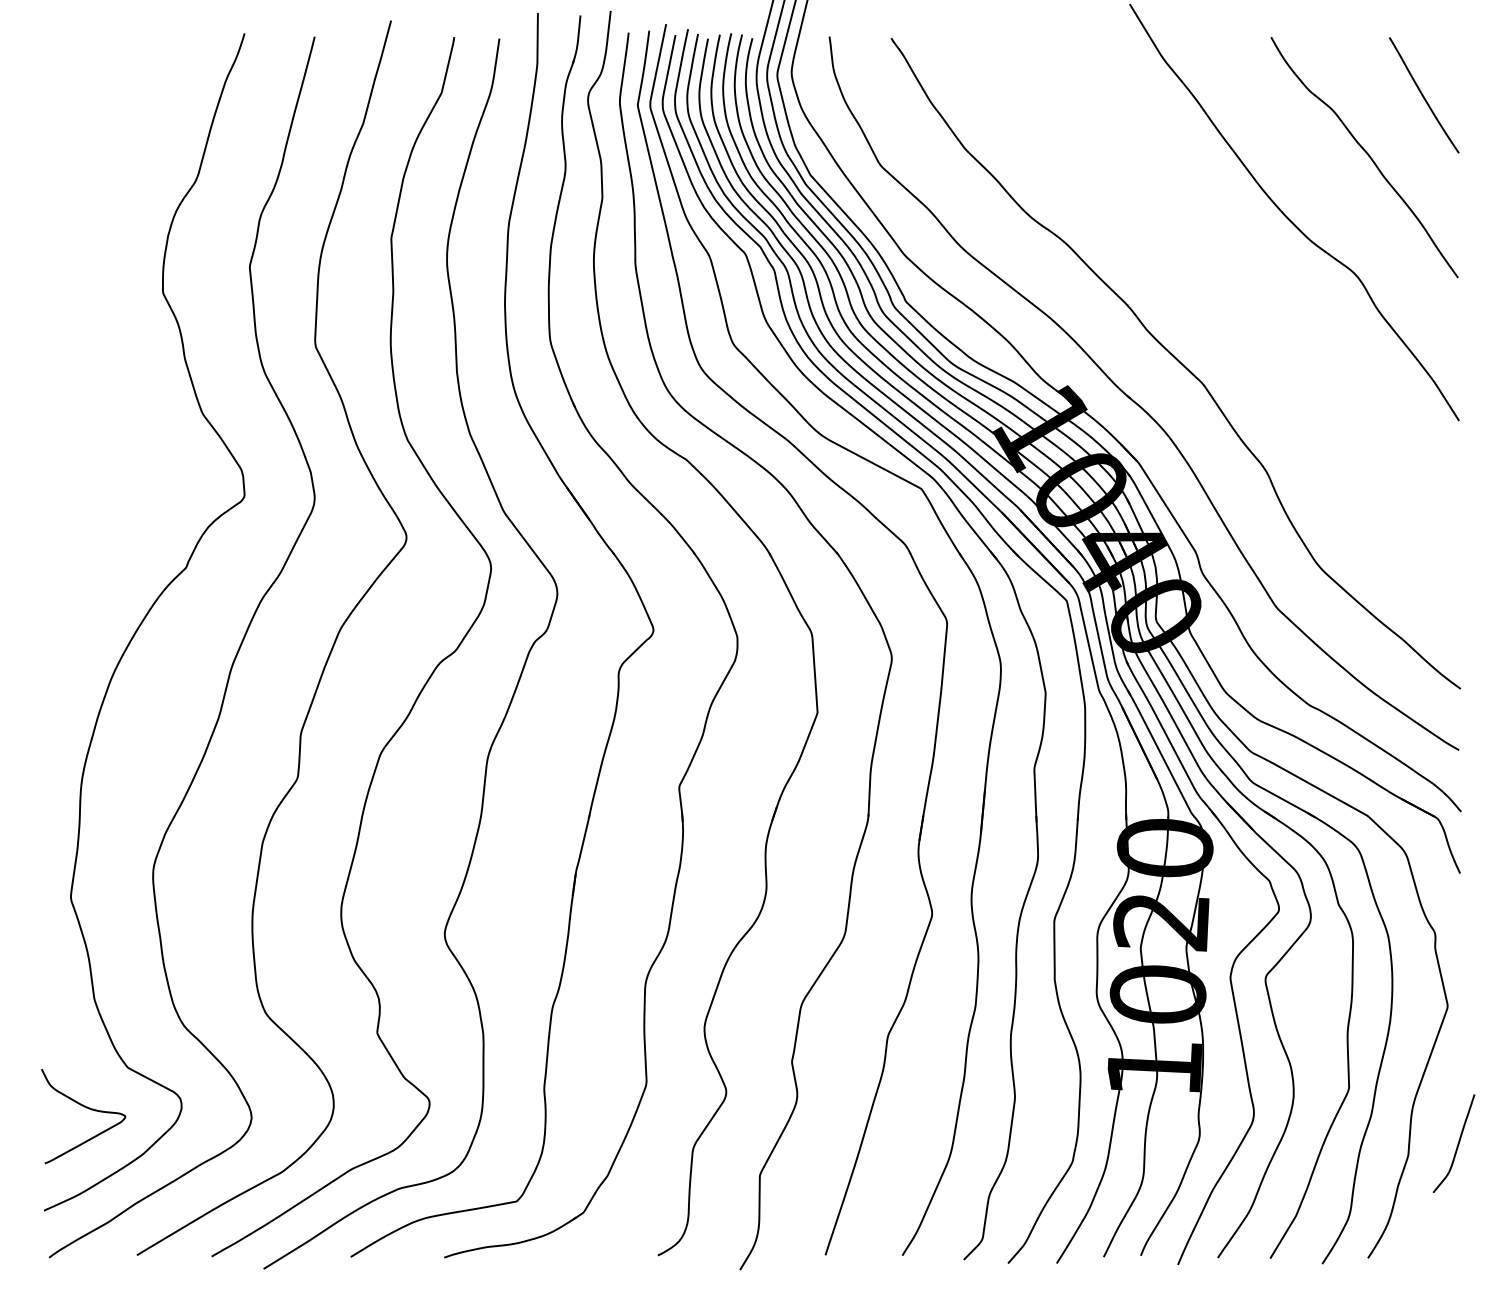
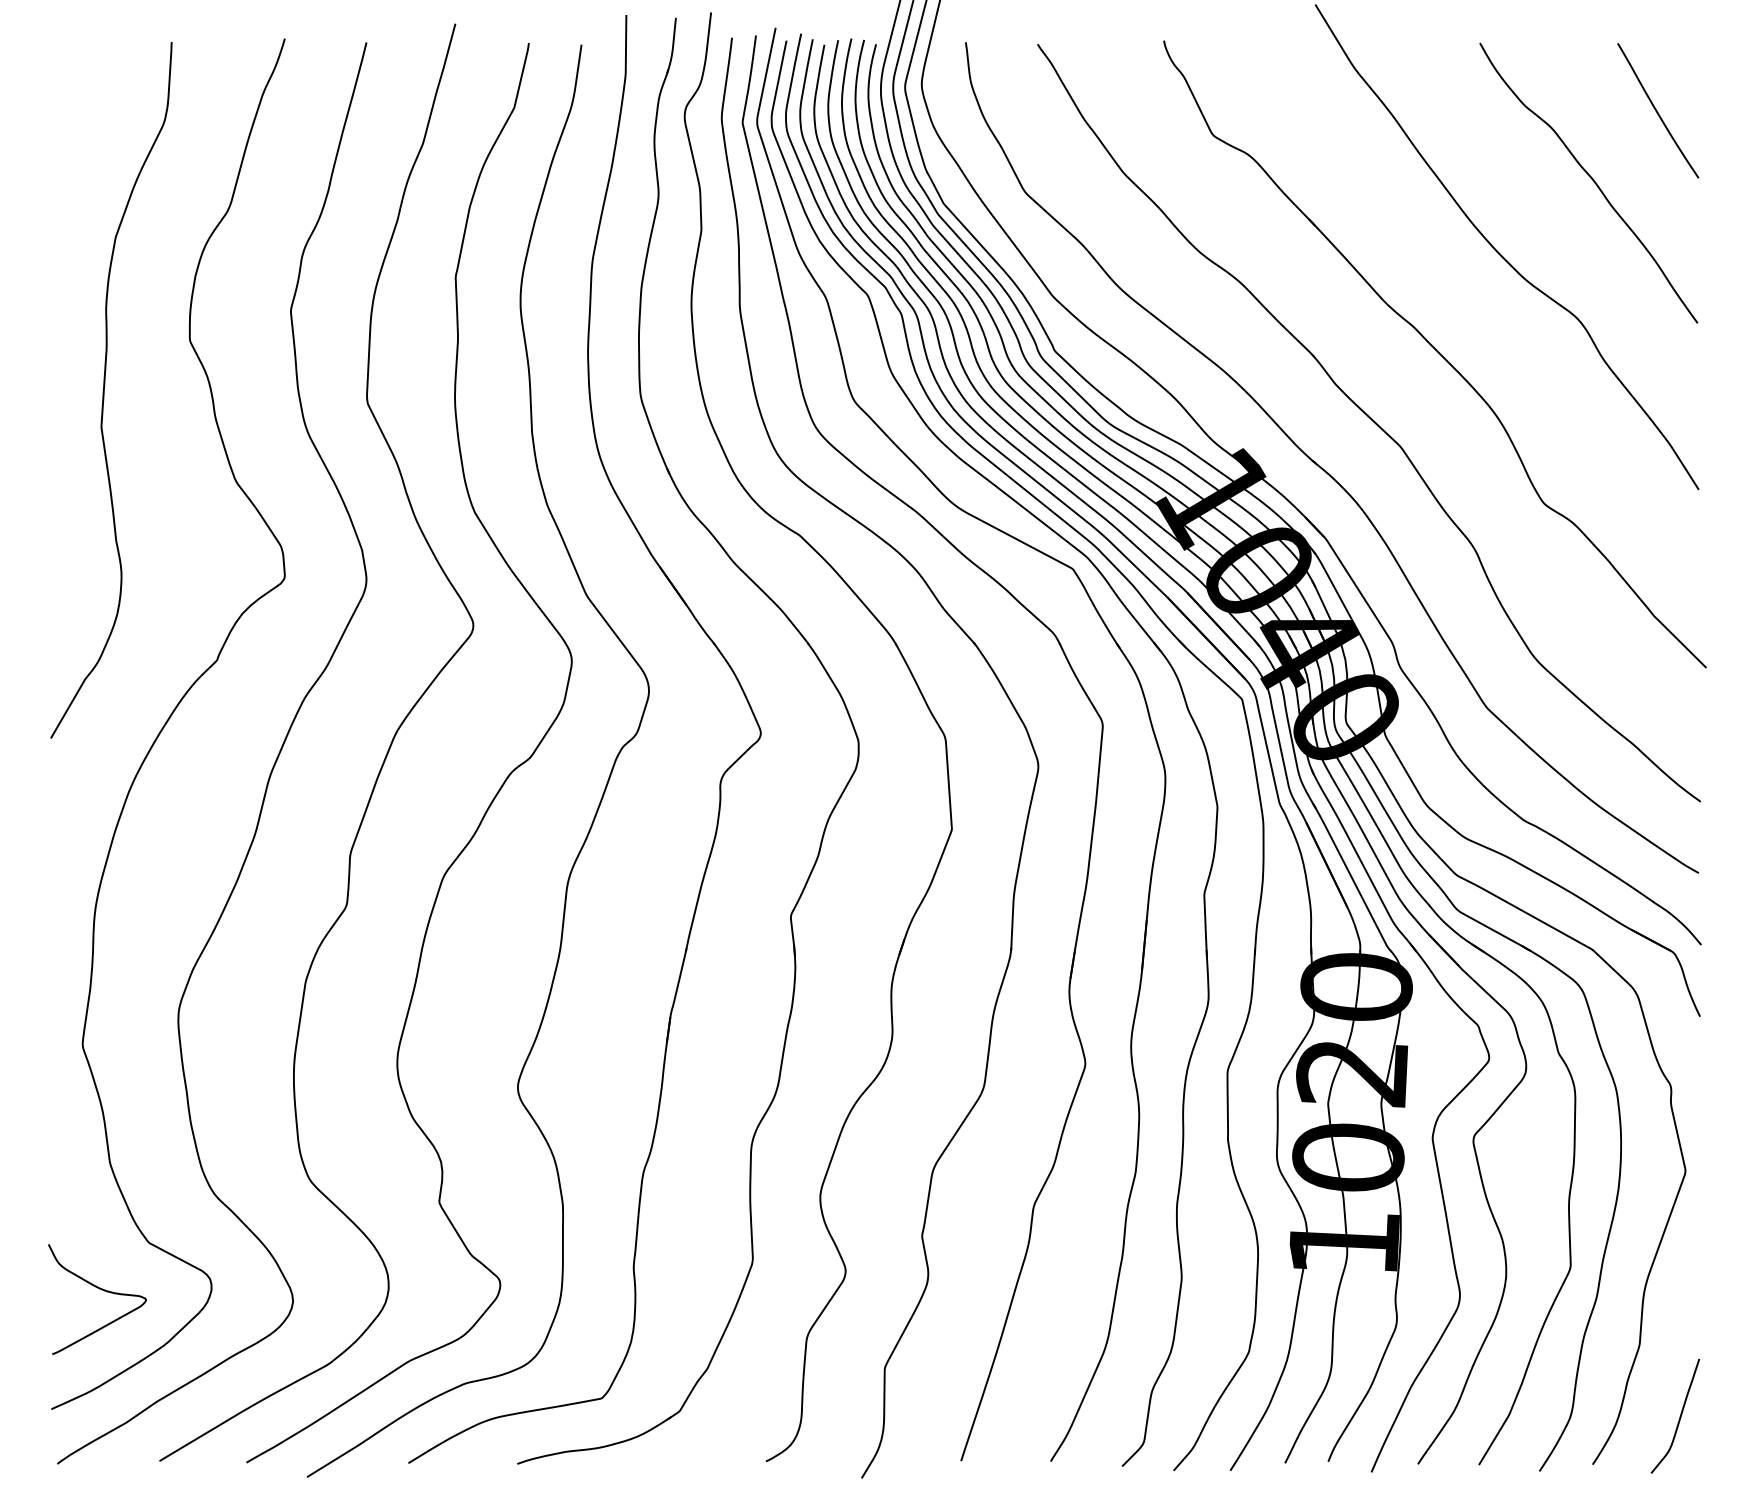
part: (1232, 304) -> (1434, 354), added
curve: (90, 334) -> (105, 389), added
curve: (1457, 1143) -> (1679, 1416), moved

